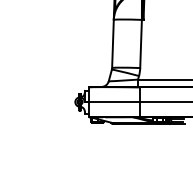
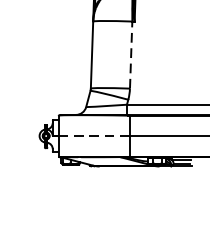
line: (141, 43) -> (131, 54), solid -> dashed
line: (114, 102) -> (94, 136), solid -> dashed

